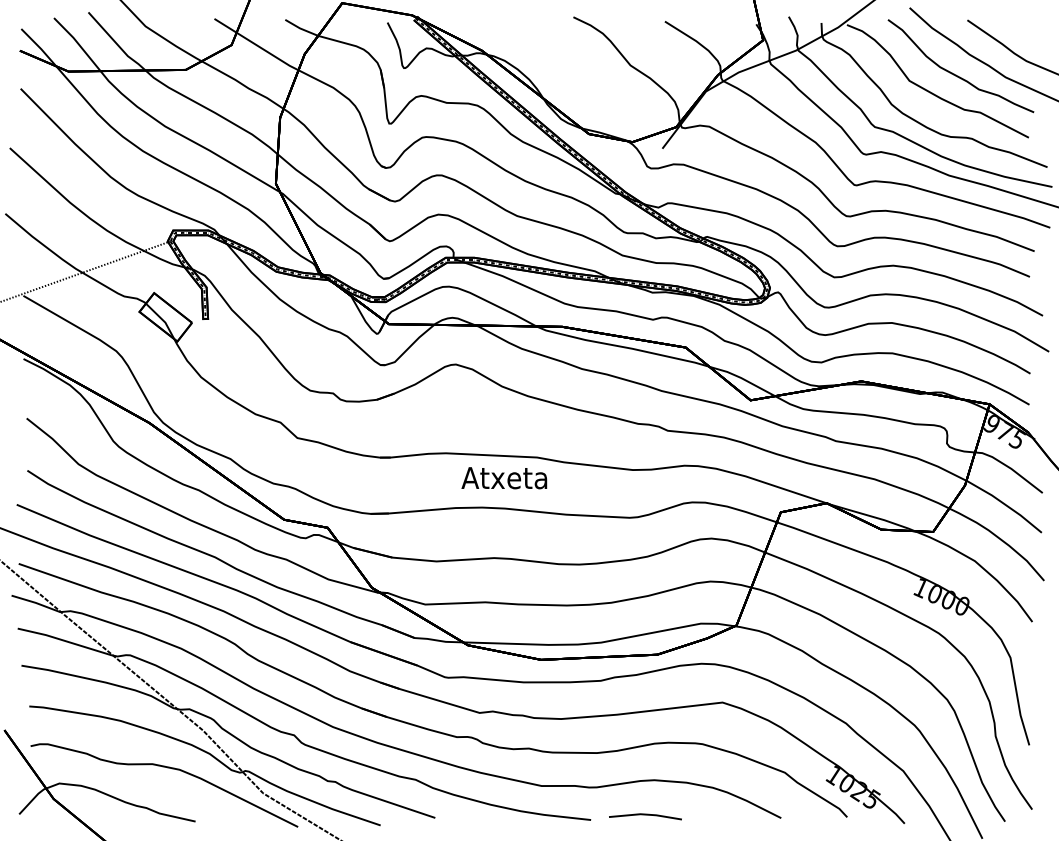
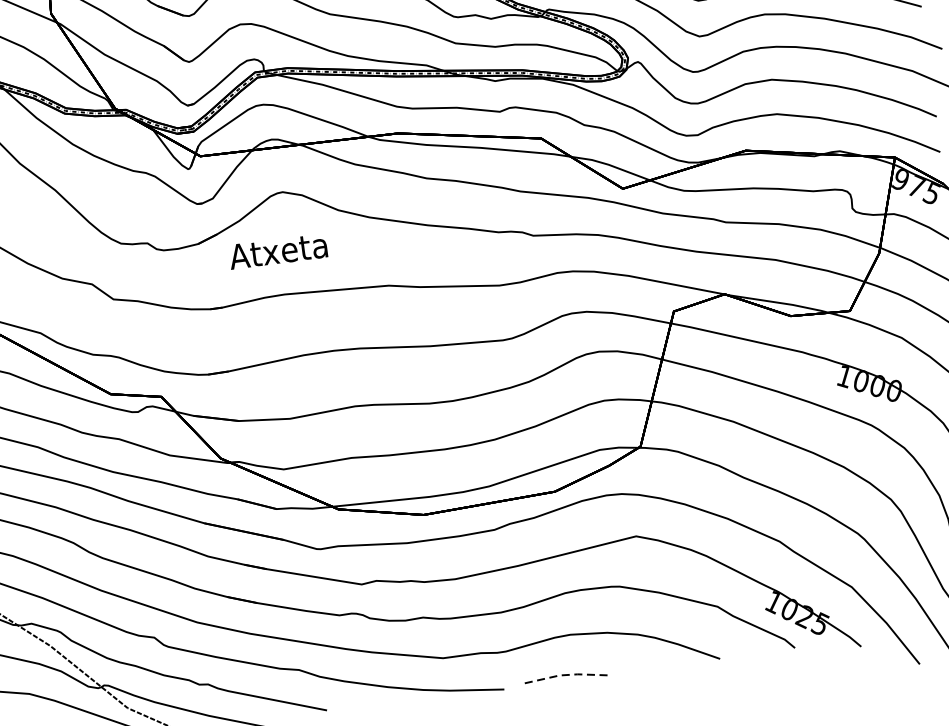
text: (504, 478) -> (278, 251), moved
line: (645, 814) -> (565, 675), solid -> dashed

